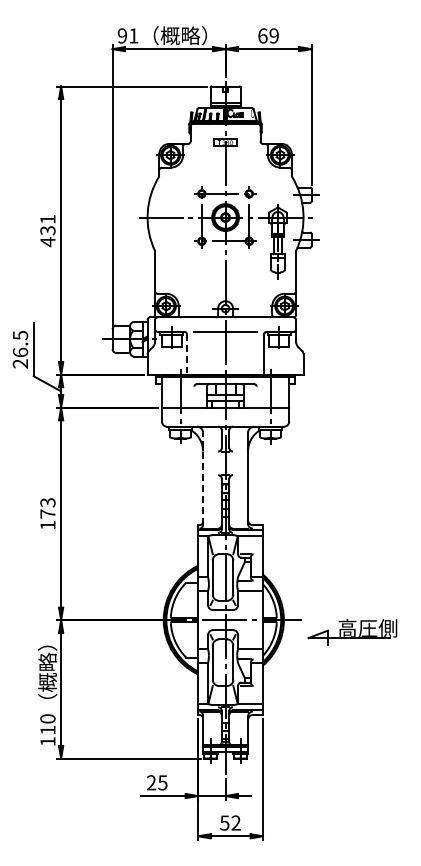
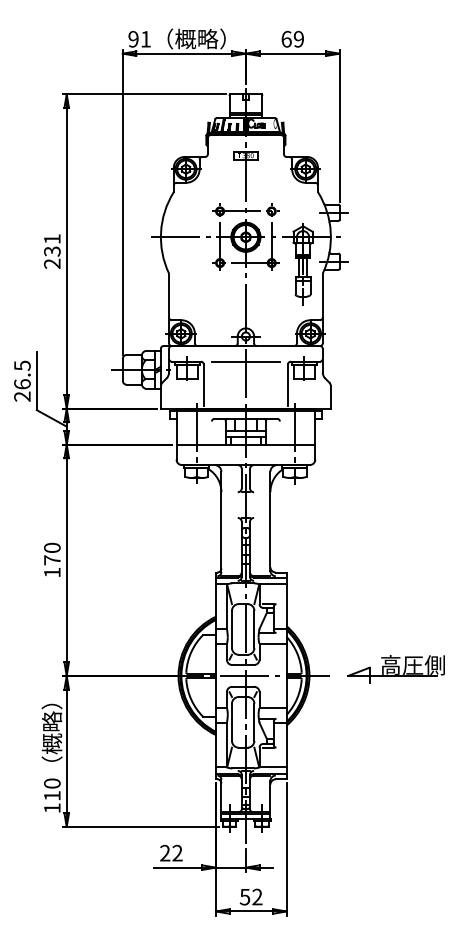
text: (47, 242) -> (51, 264), 431 -> 231
line: (186, 353) -> (203, 385), dashed -> solid
line: (203, 478) -> (221, 521), dashed -> solid
text: (47, 502) -> (51, 547), 173 -> 170
part: (352, 632) -> (396, 669), moved
text: (162, 782) -> (177, 852), 25 -> 22

